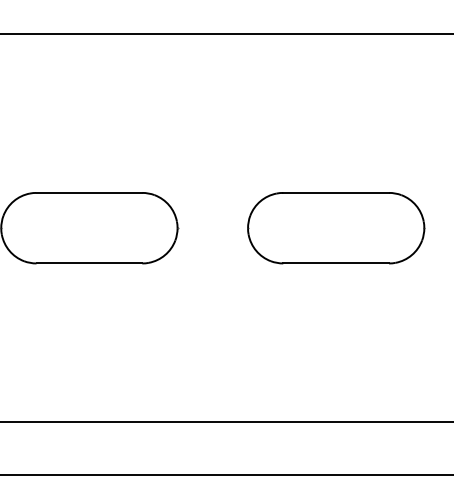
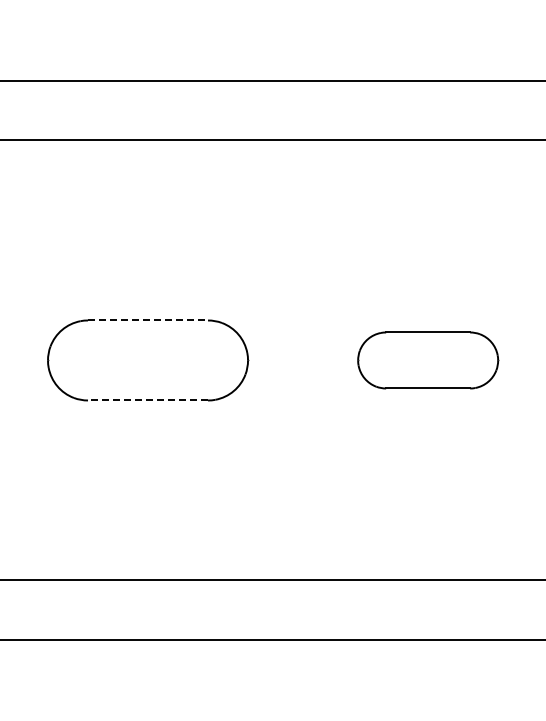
line: (89, 192) -> (148, 320), solid -> dashed
part: (336, 228) -> (428, 360), size x0.7
line: (89, 263) -> (148, 400), solid -> dashed

